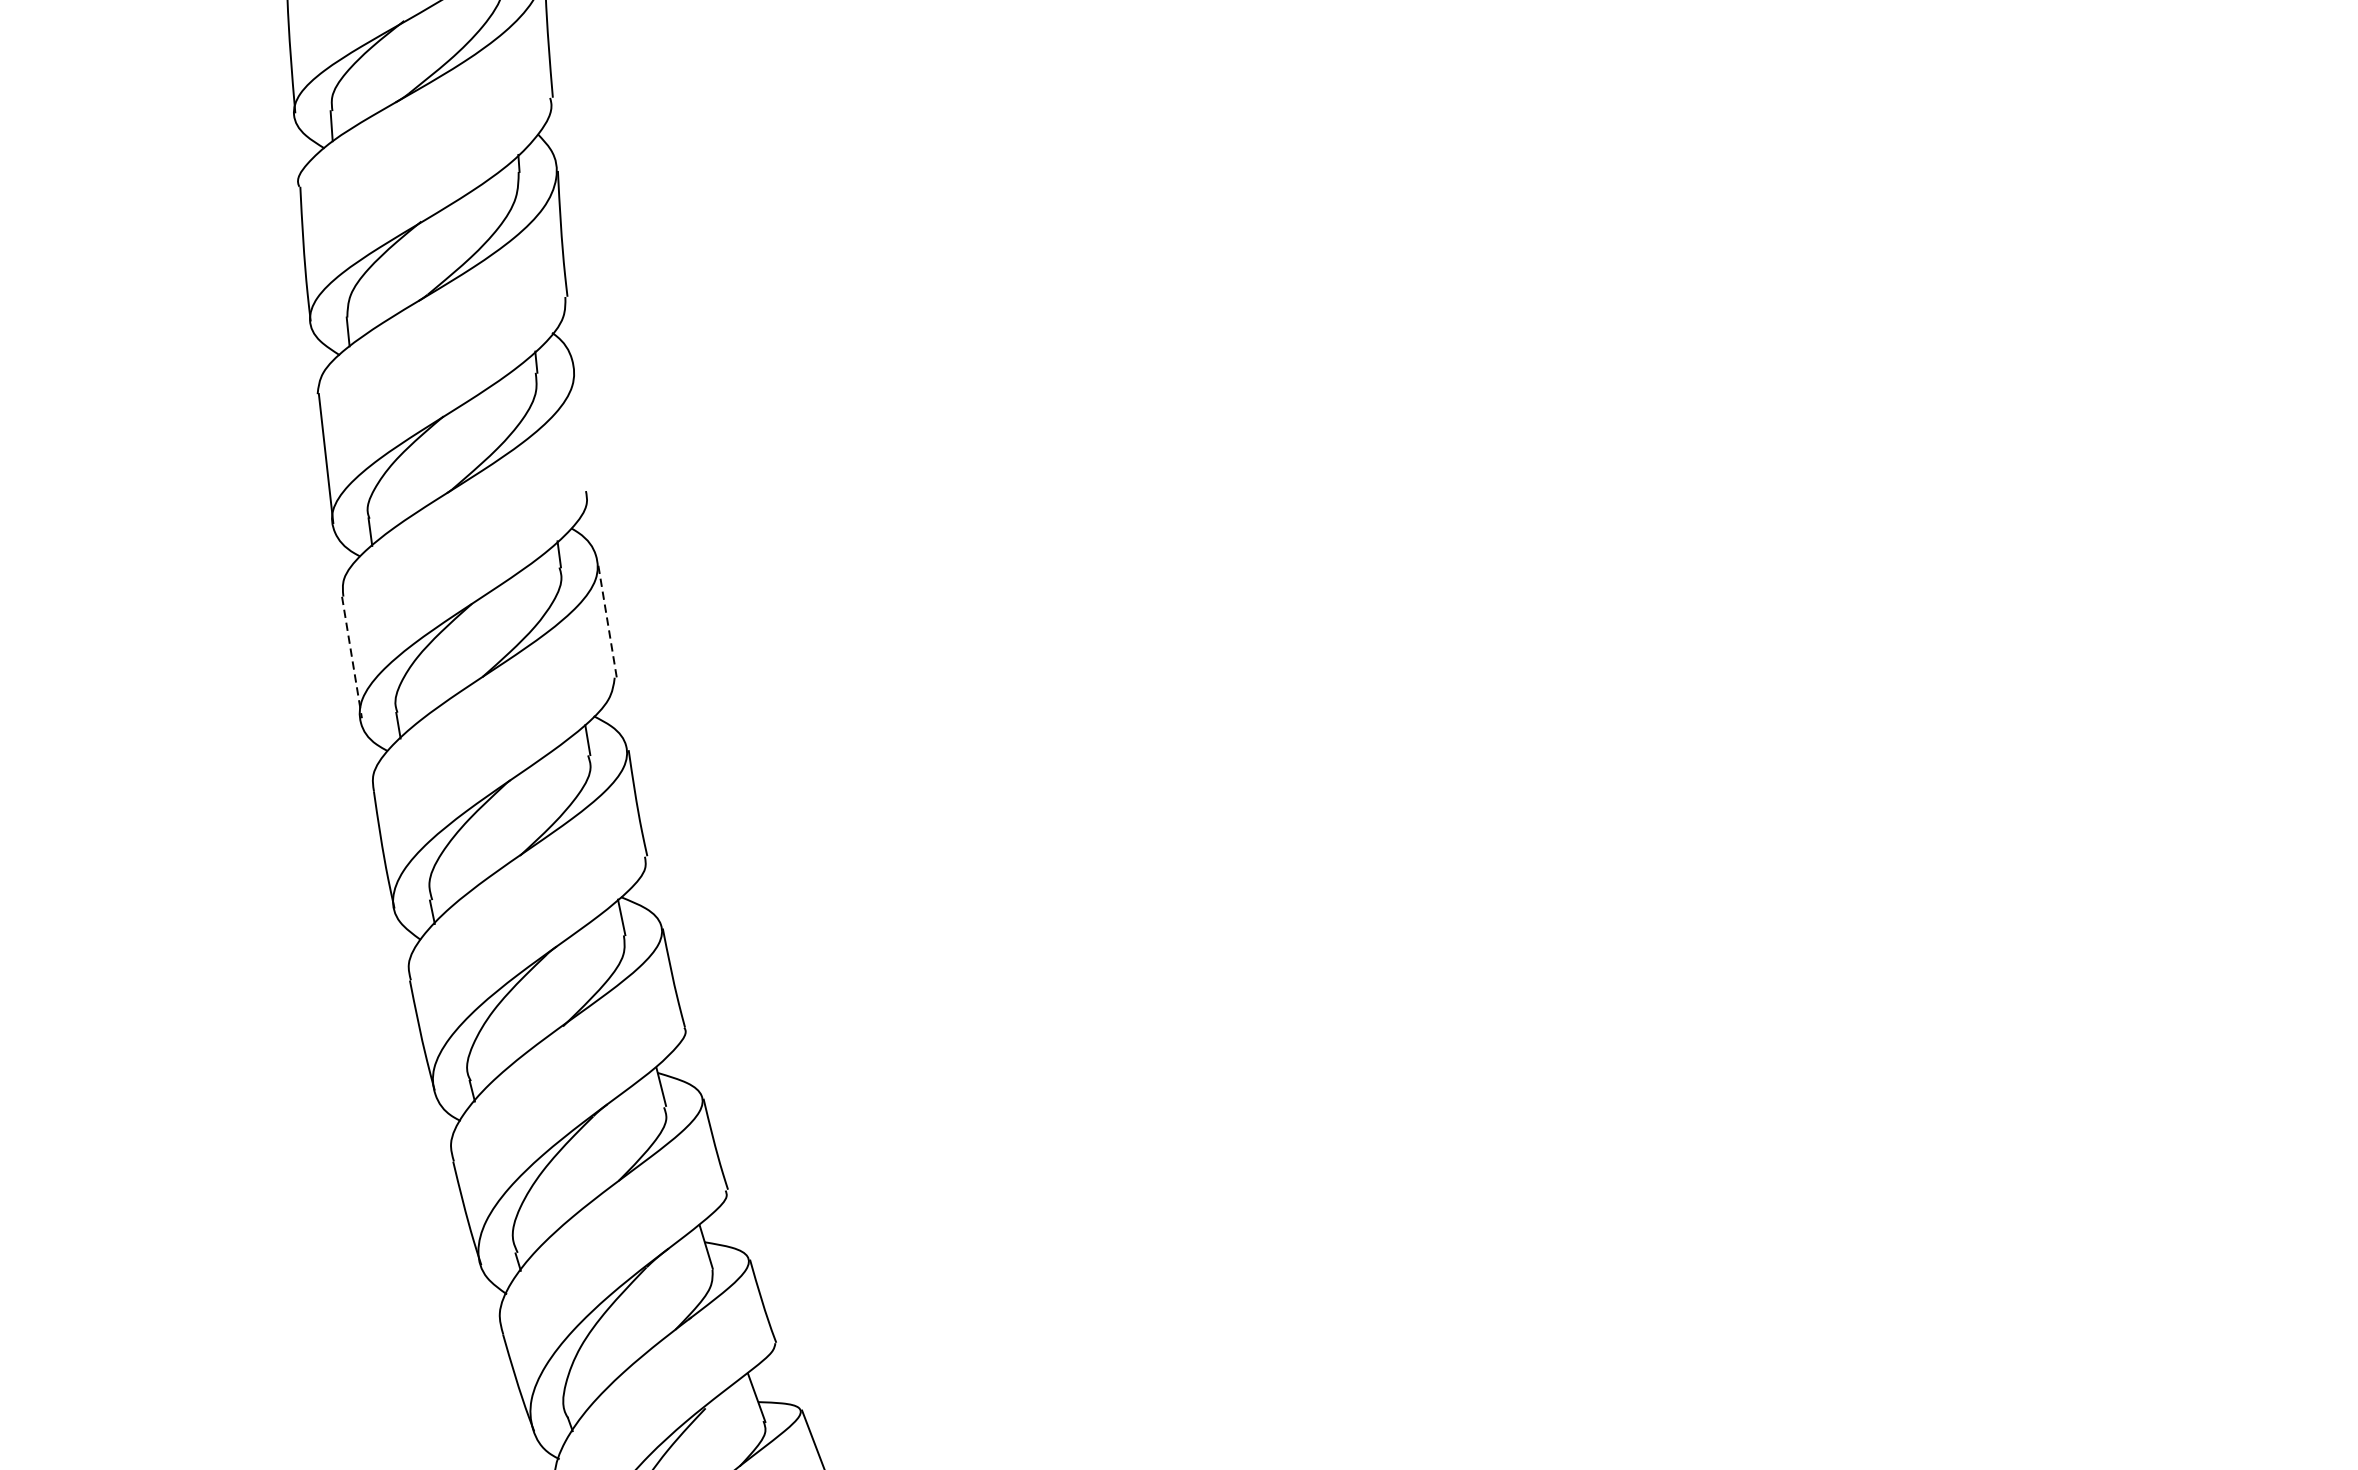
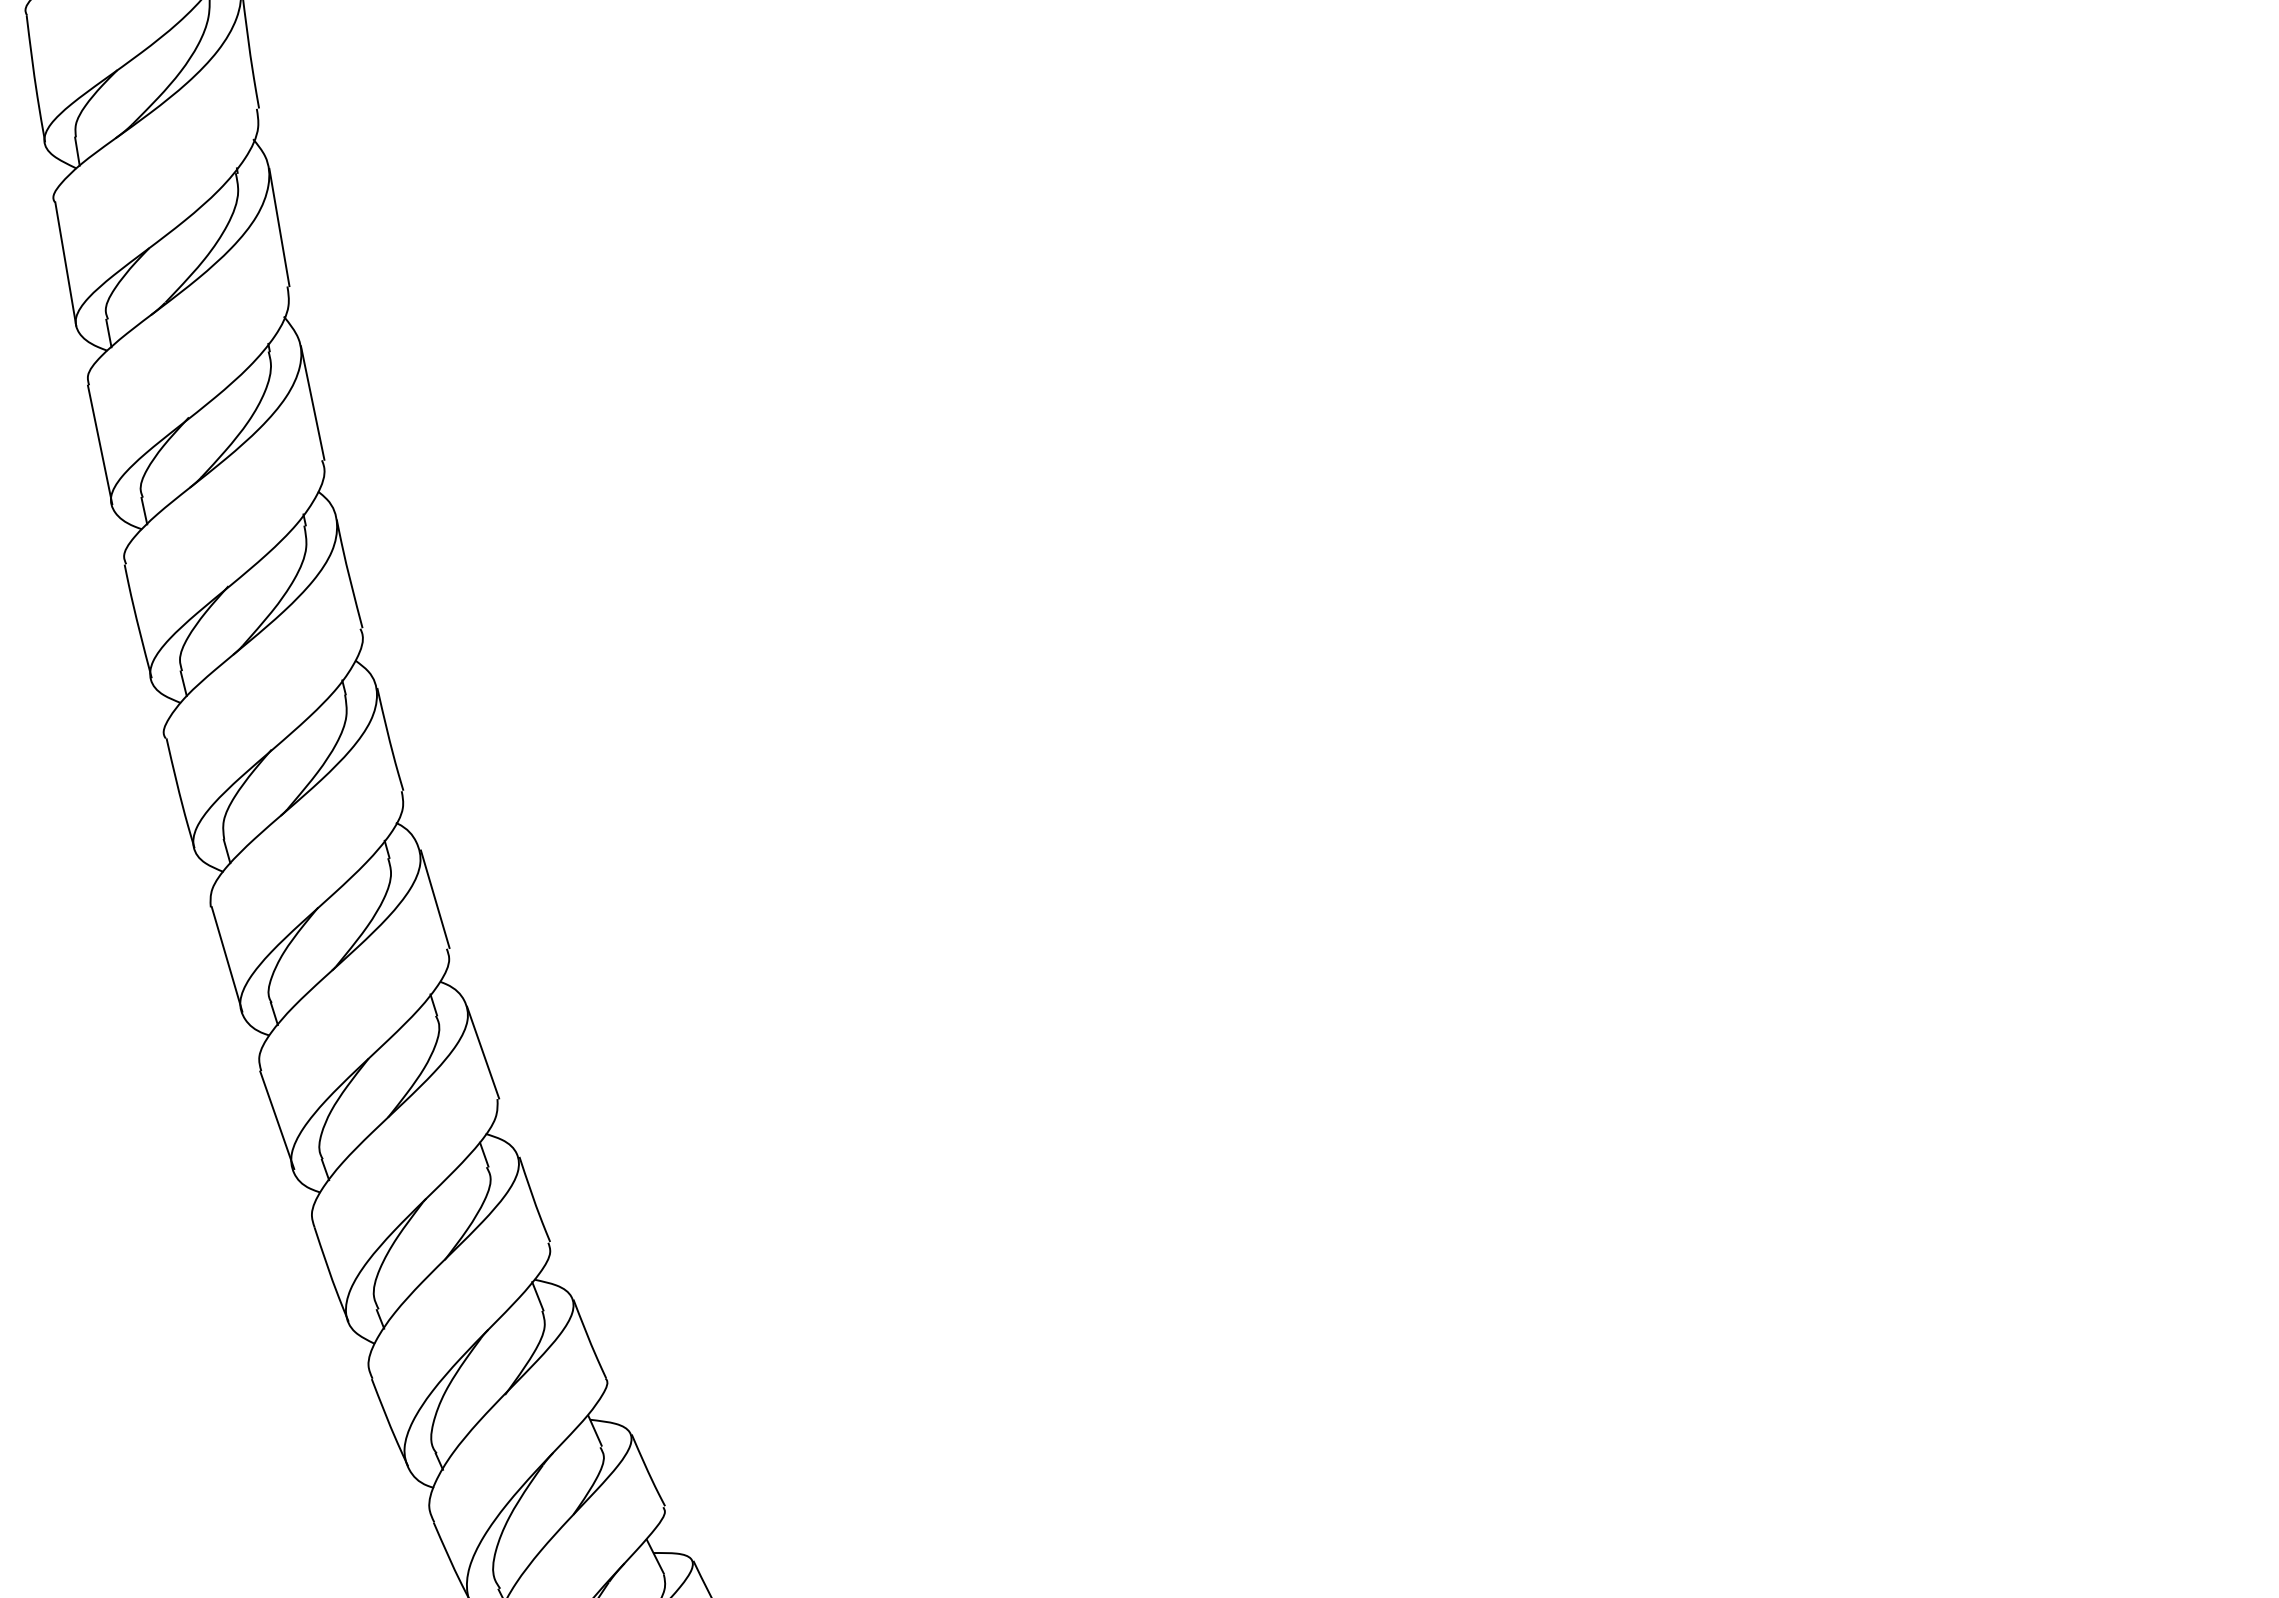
line: (581, 430) -> (434, 899), added
line: (607, 620) -> (483, 1052), dashed -> solid
line: (352, 657) -> (277, 1120), dashed -> solid

